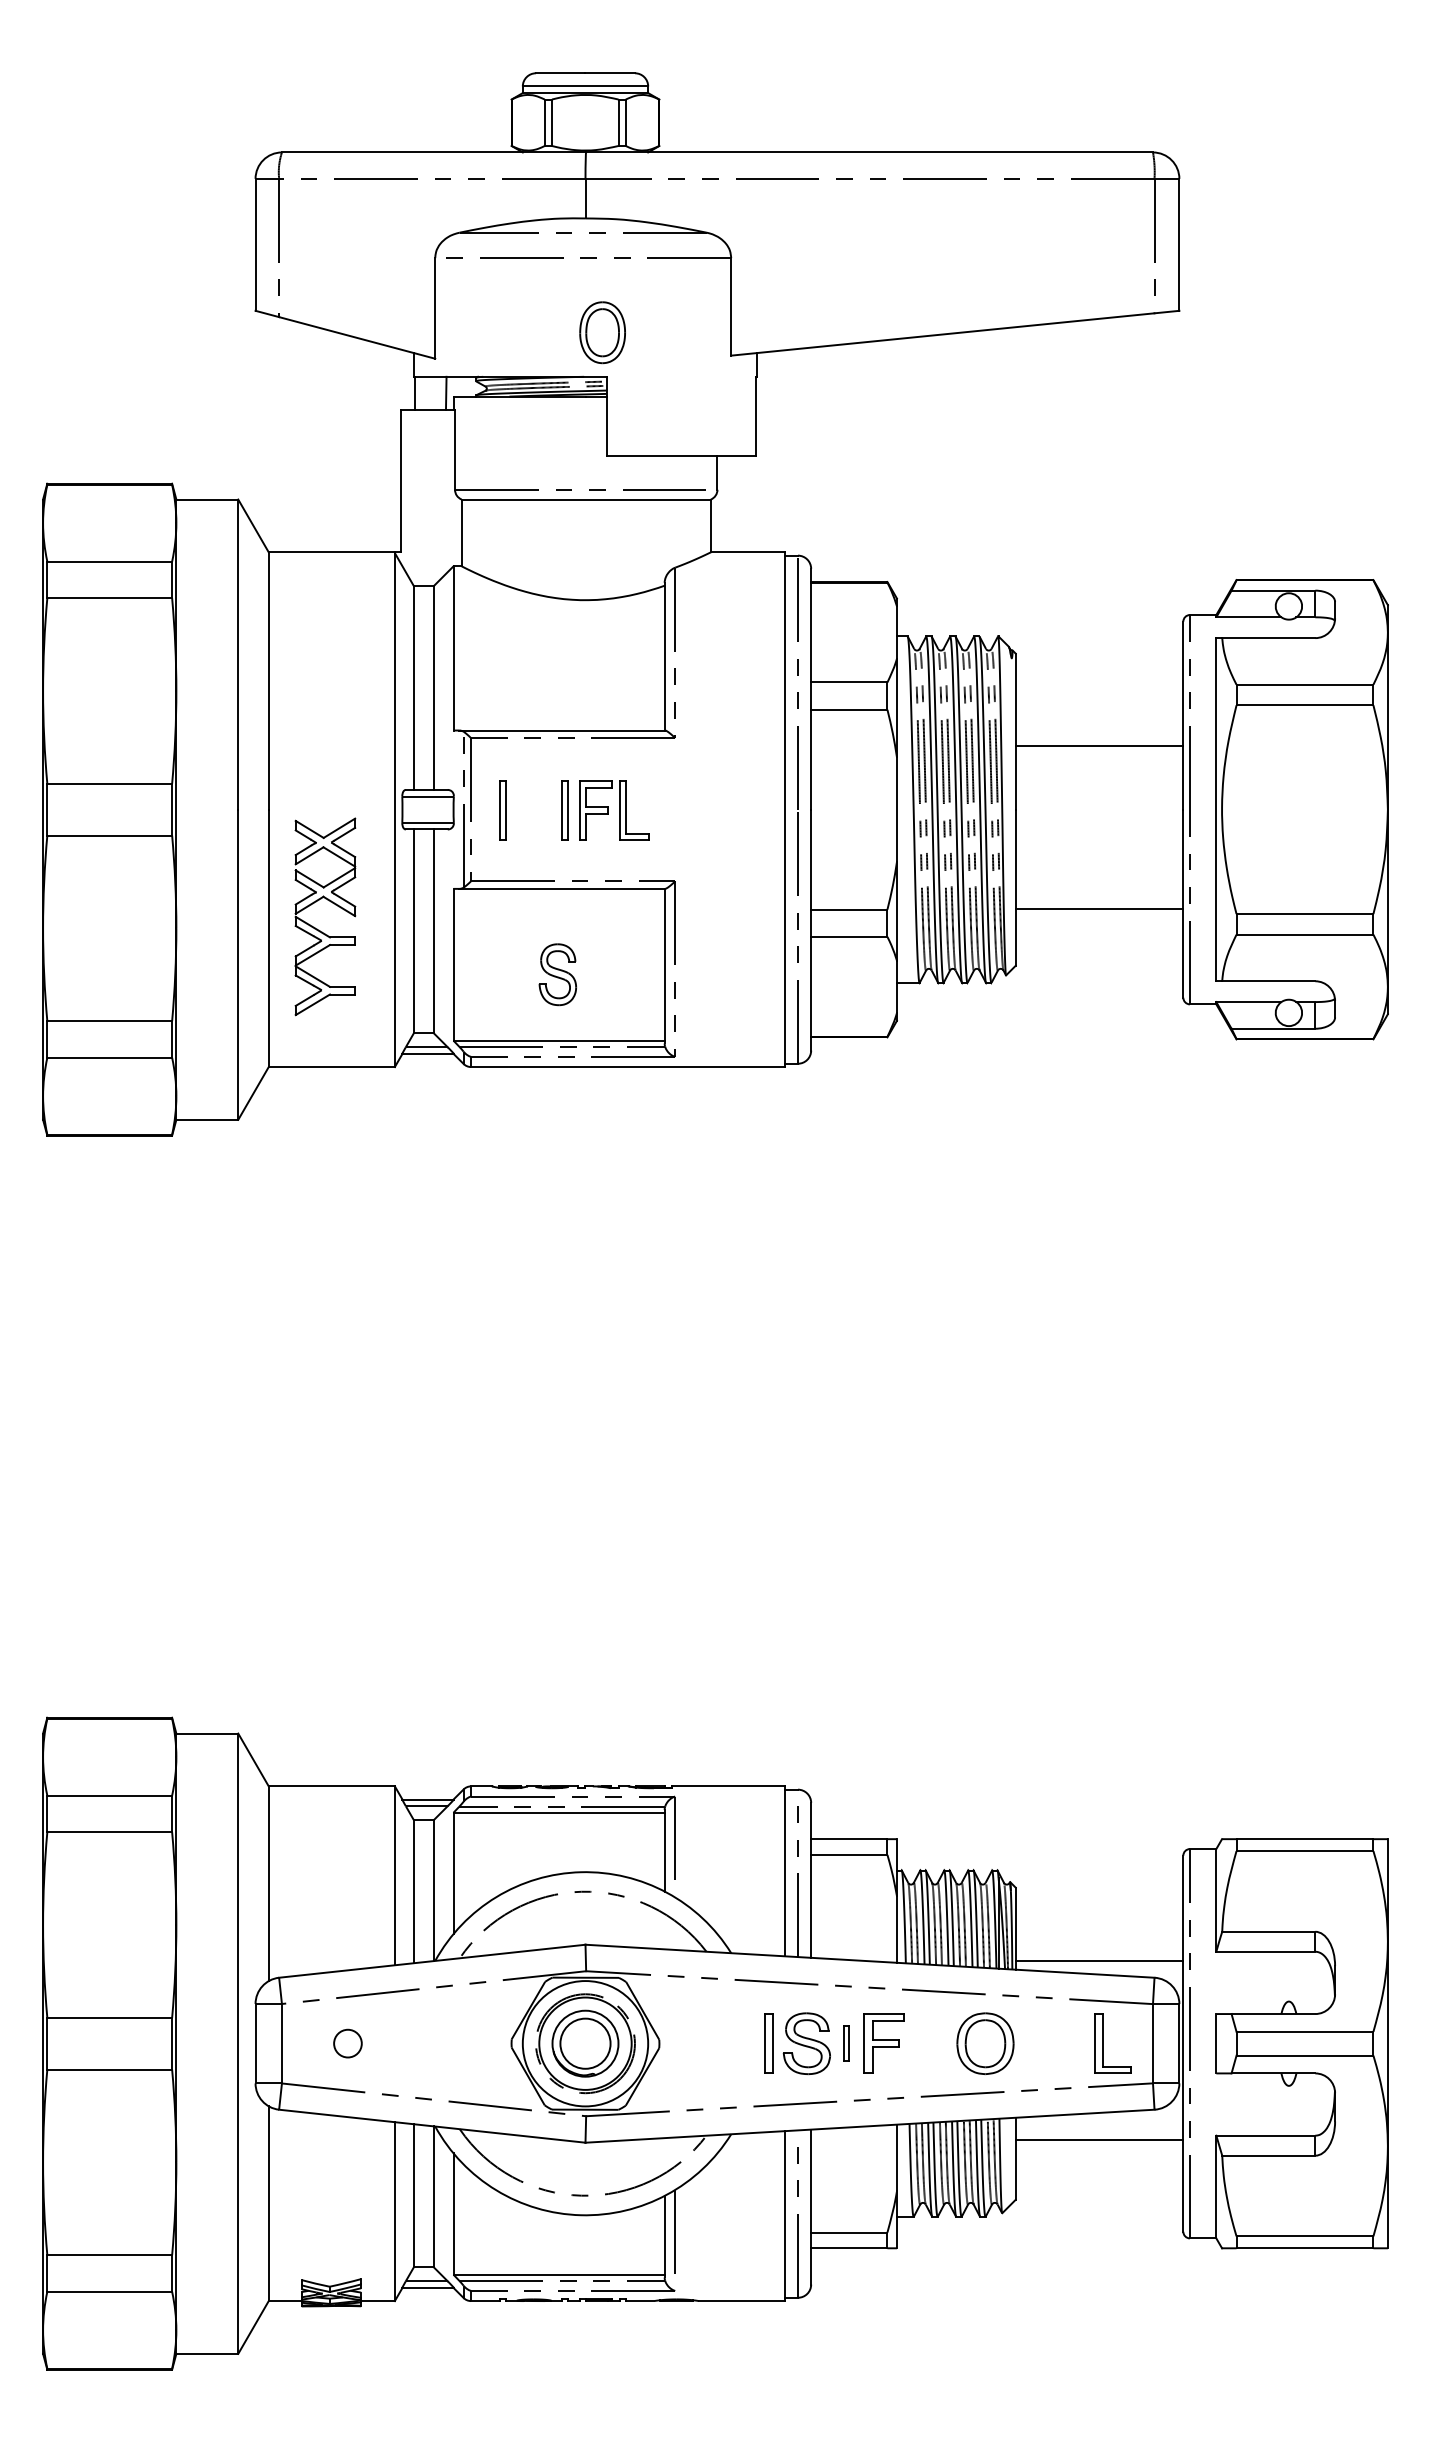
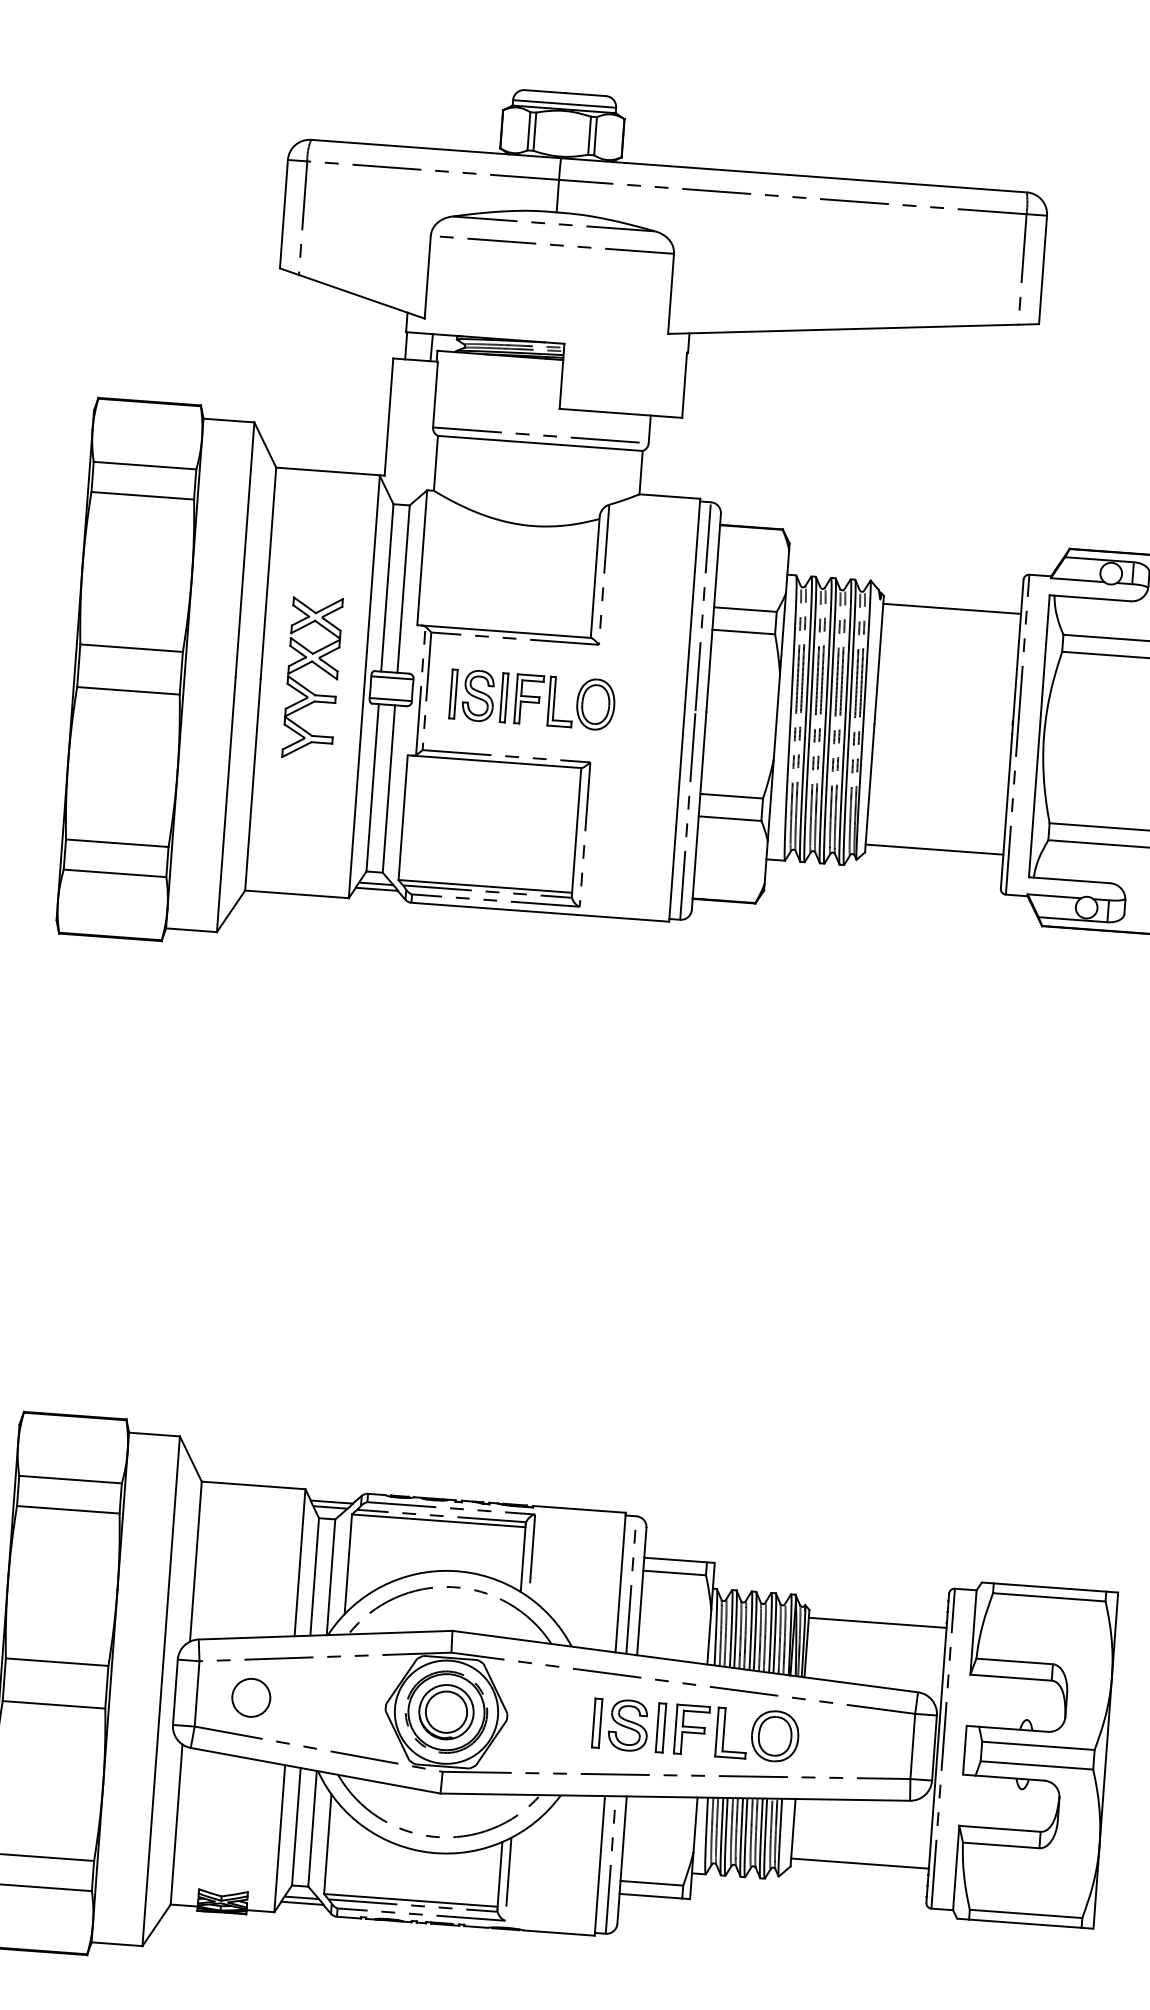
part: (602, 332) -> (595, 704), moved
line: (1099, 746) -> (952, 609), moved
line: (1099, 909) -> (934, 849), moved
part: (317, 928) -> (305, 687), moved
part: (557, 974) -> (478, 695), moved
line: (1099, 1961) -> (877, 1623), moved
circle: (347, 2043) -> (250, 1697), size x1.67
part: (846, 2043) -> (660, 1727), size x1.67
part: (1103, 2043) -> (724, 1732), moved
line: (1099, 2140) -> (860, 1863), moved

